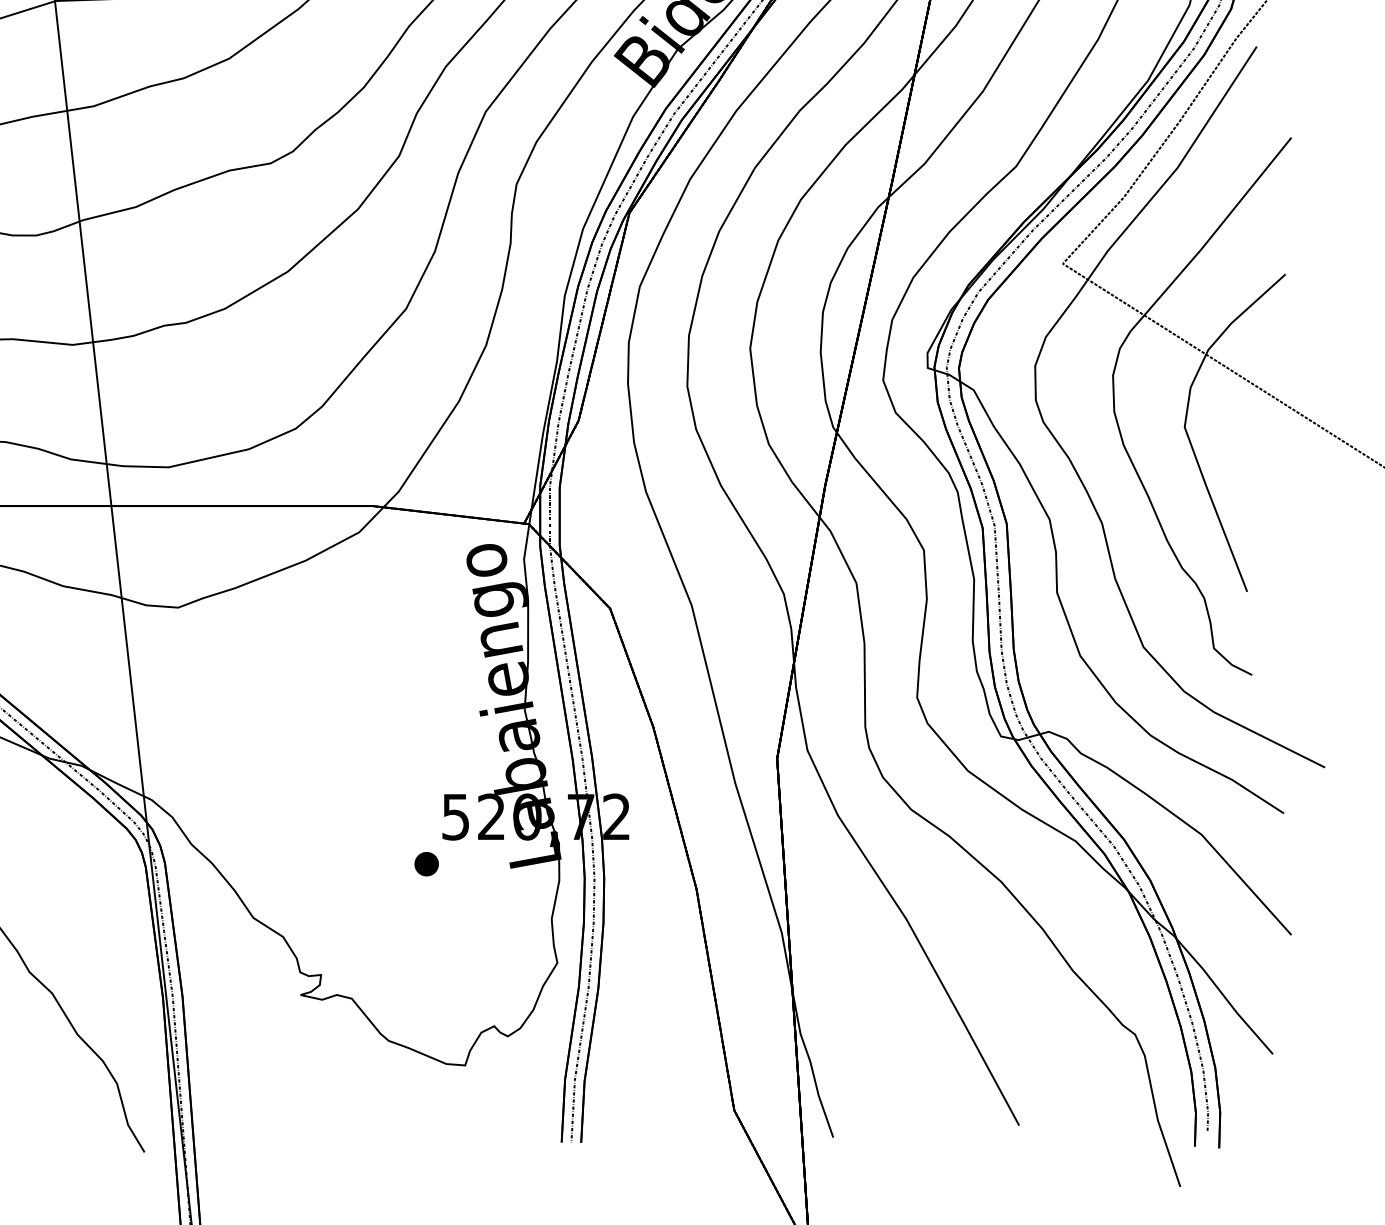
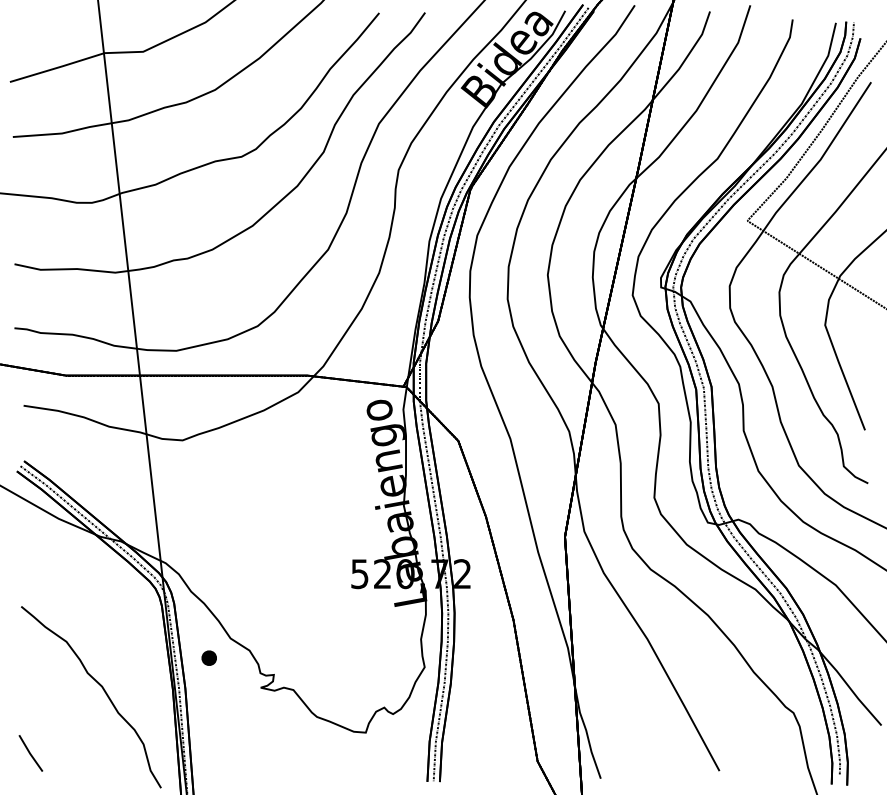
part: (425, 863) -> (208, 657), moved

